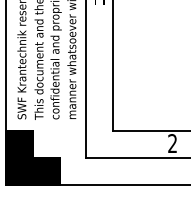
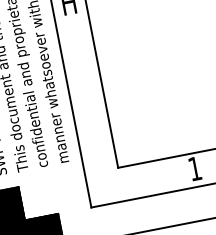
text: (172, 143) -> (194, 168), 2 -> 1

